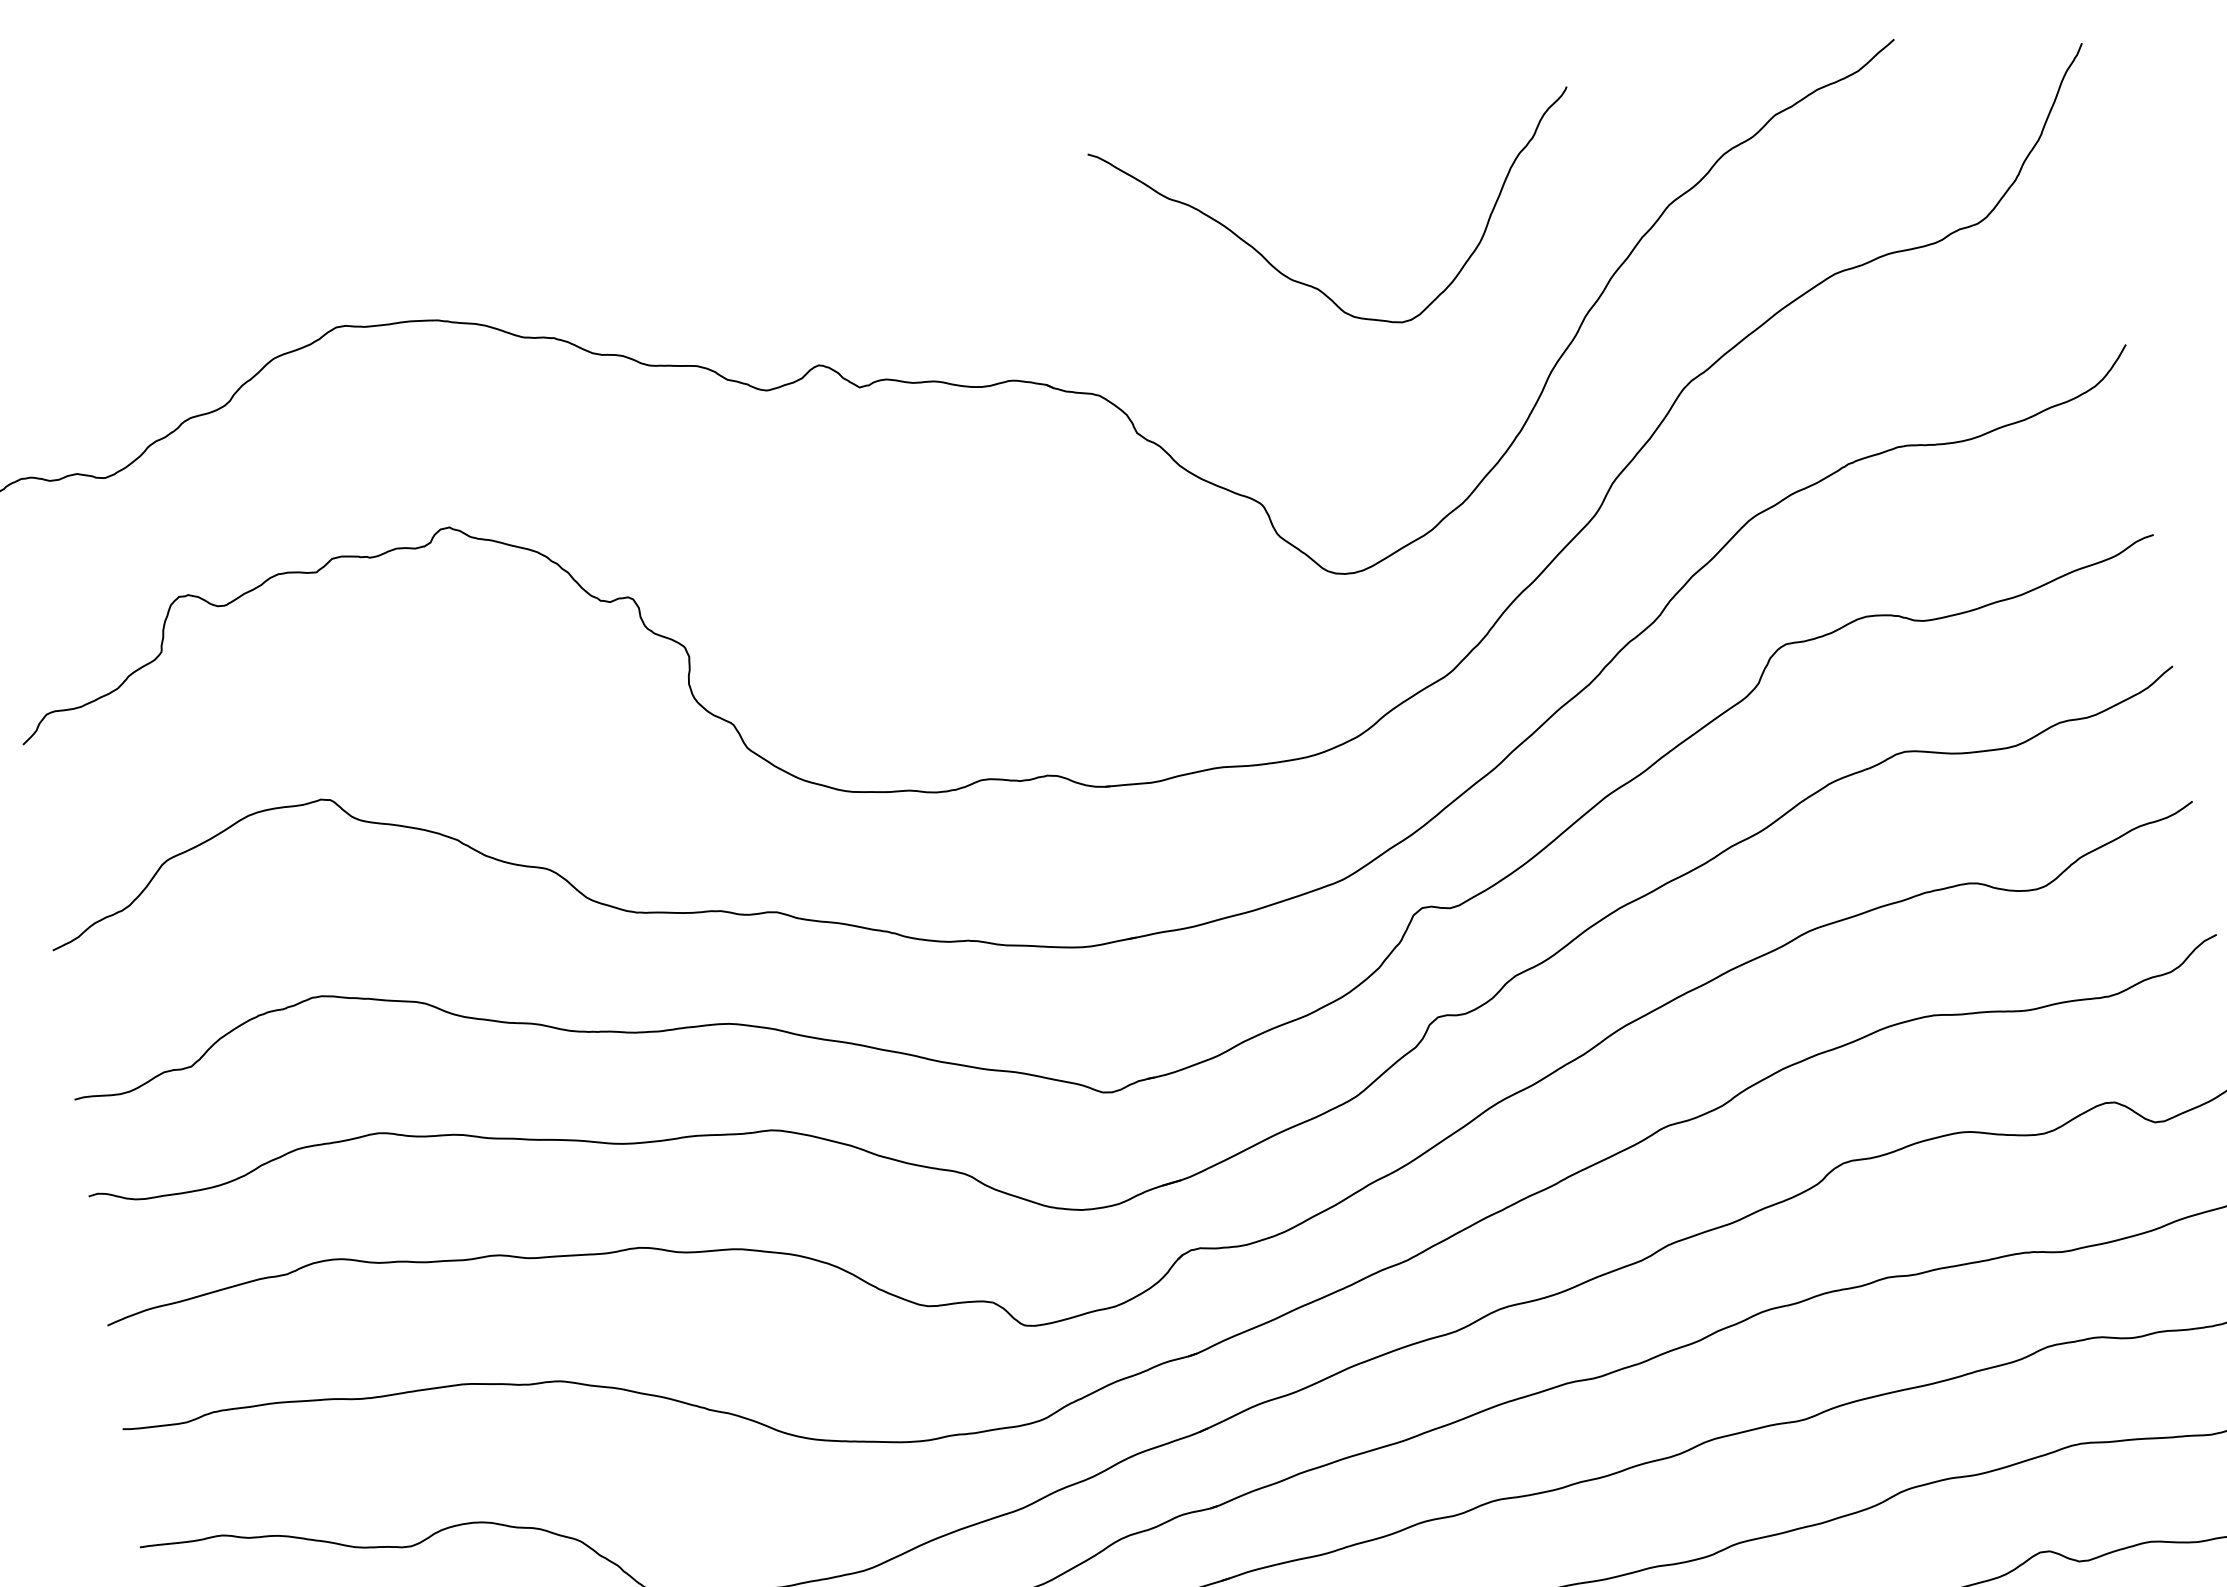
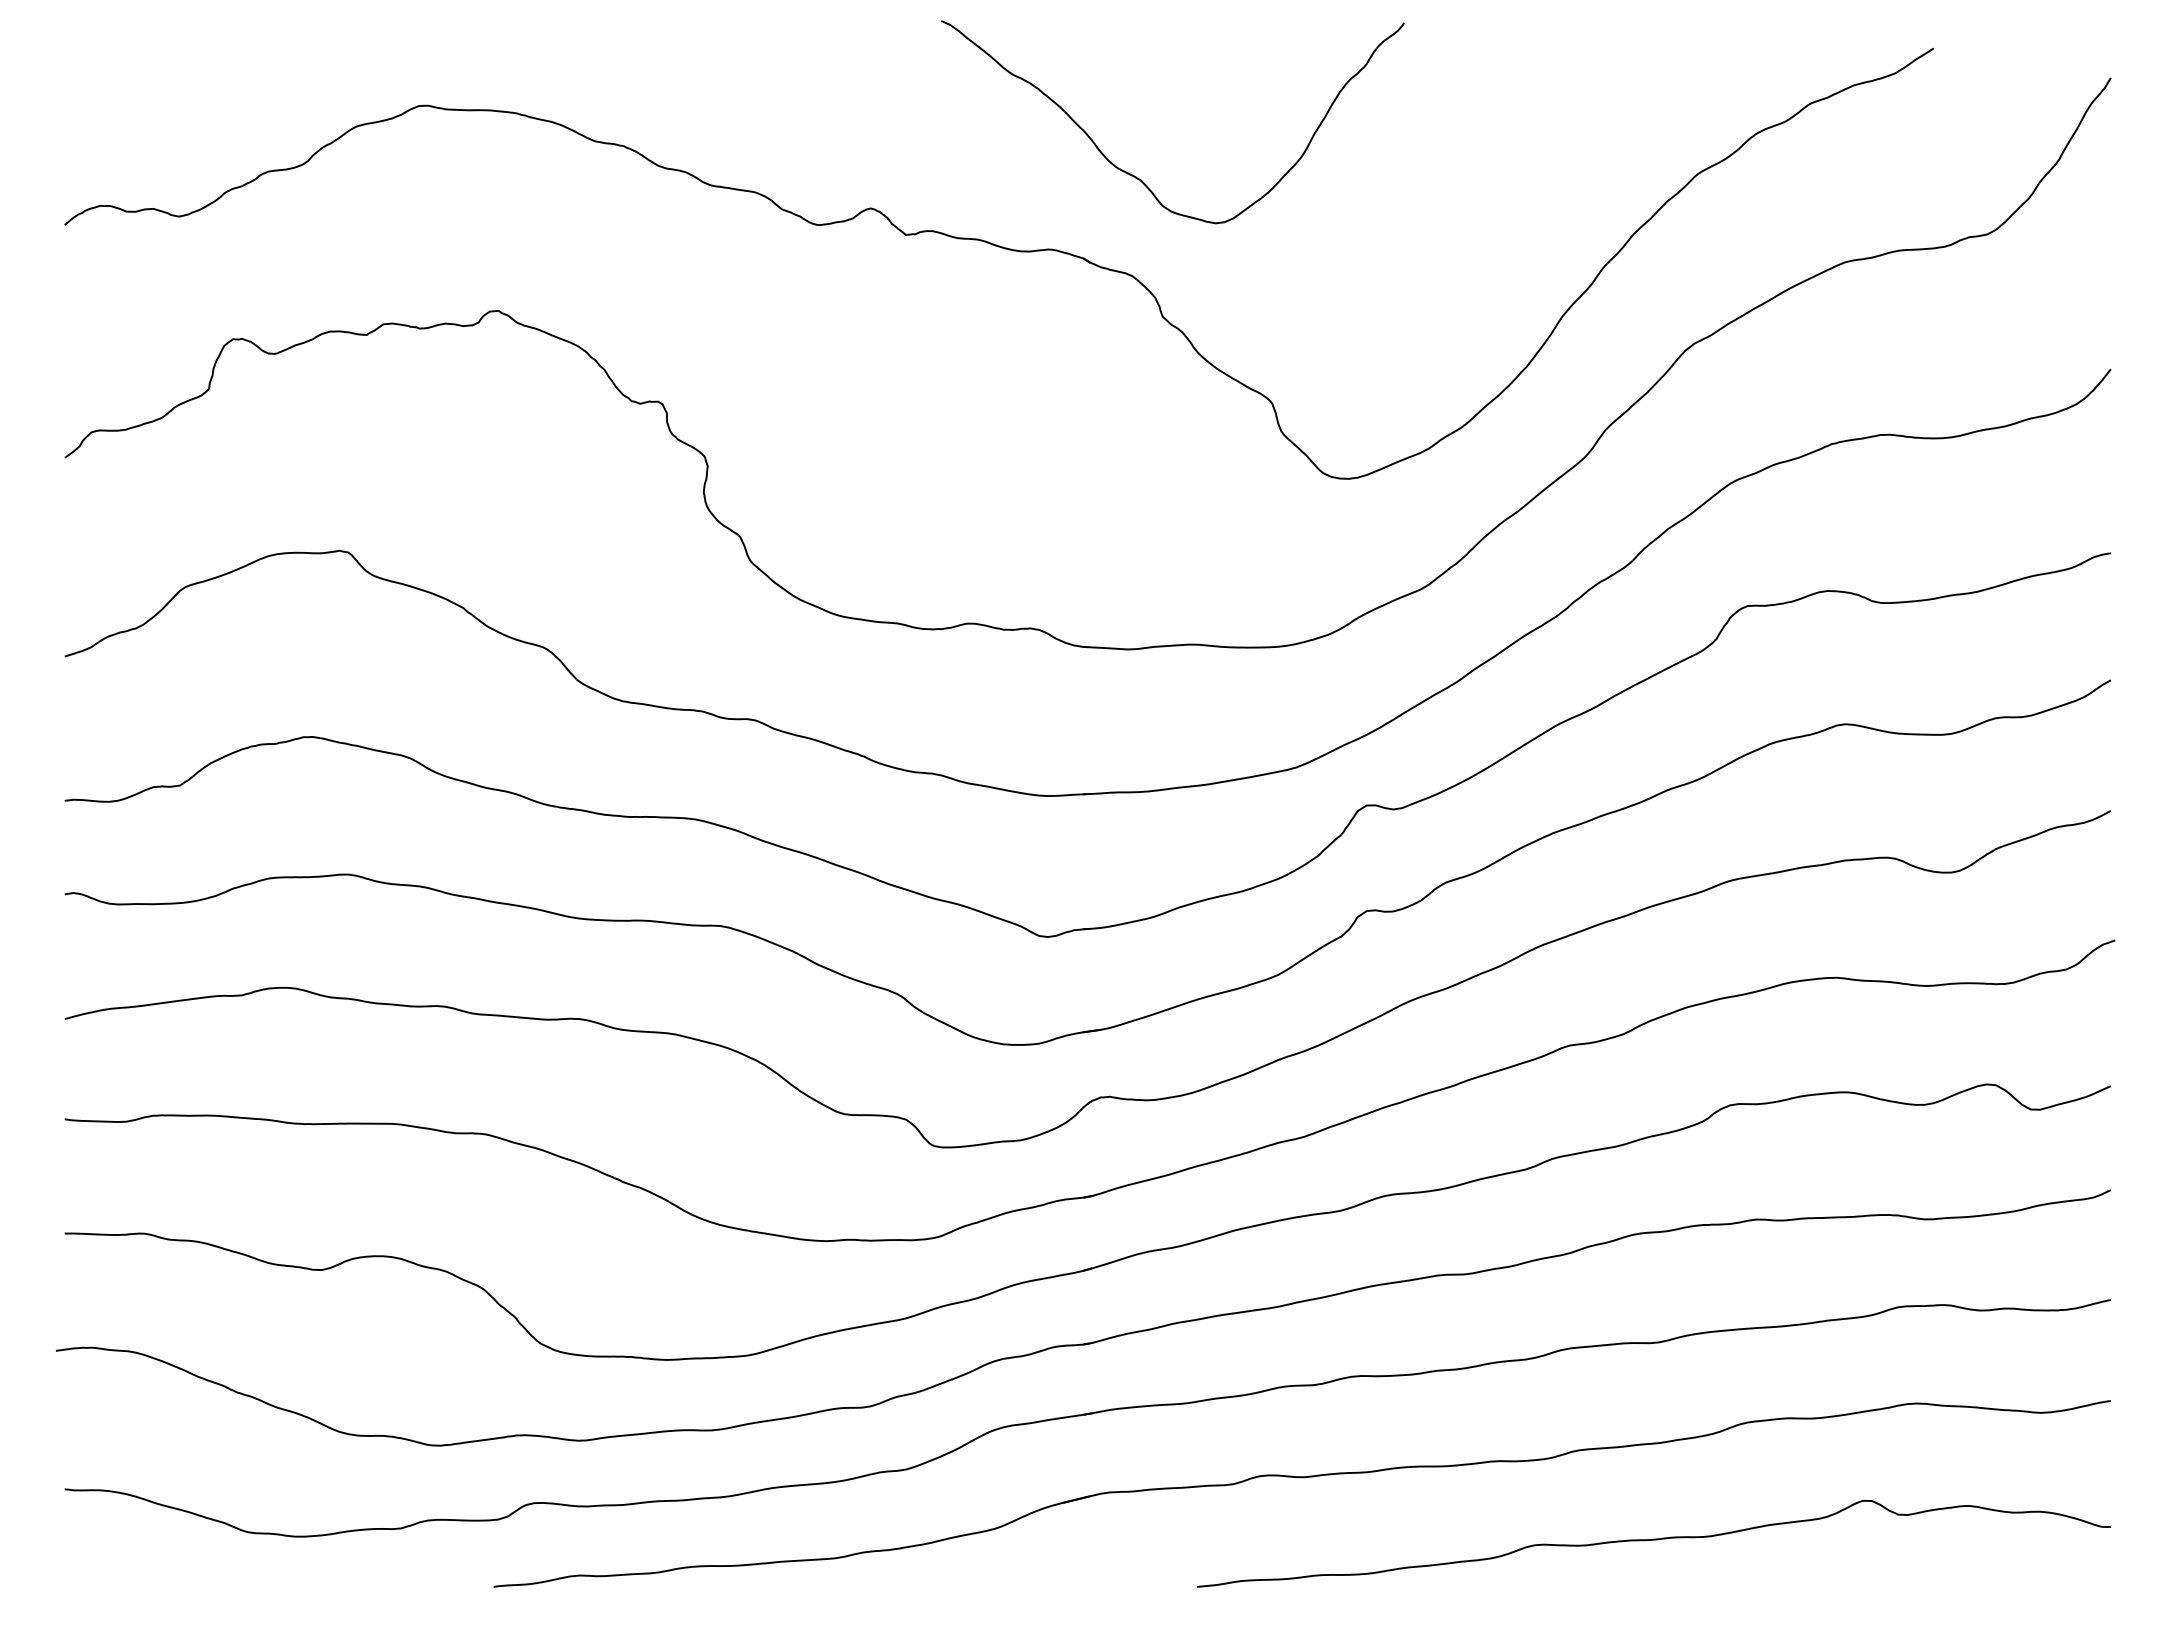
curve: (1318, 288) -> (1141, 179), moved

